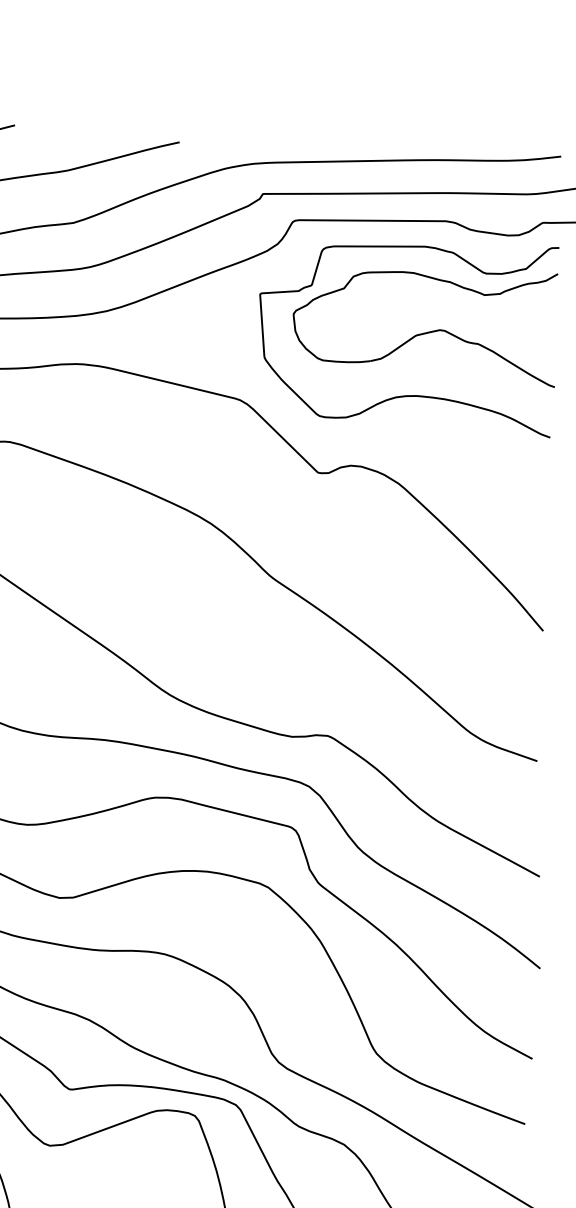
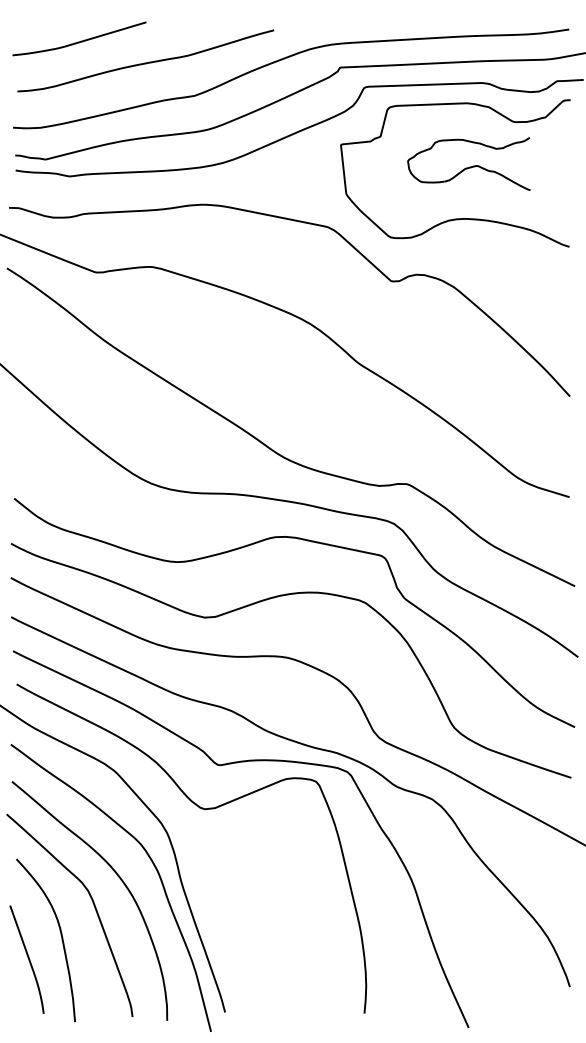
part: (424, 324) -> (468, 163), size x0.6

